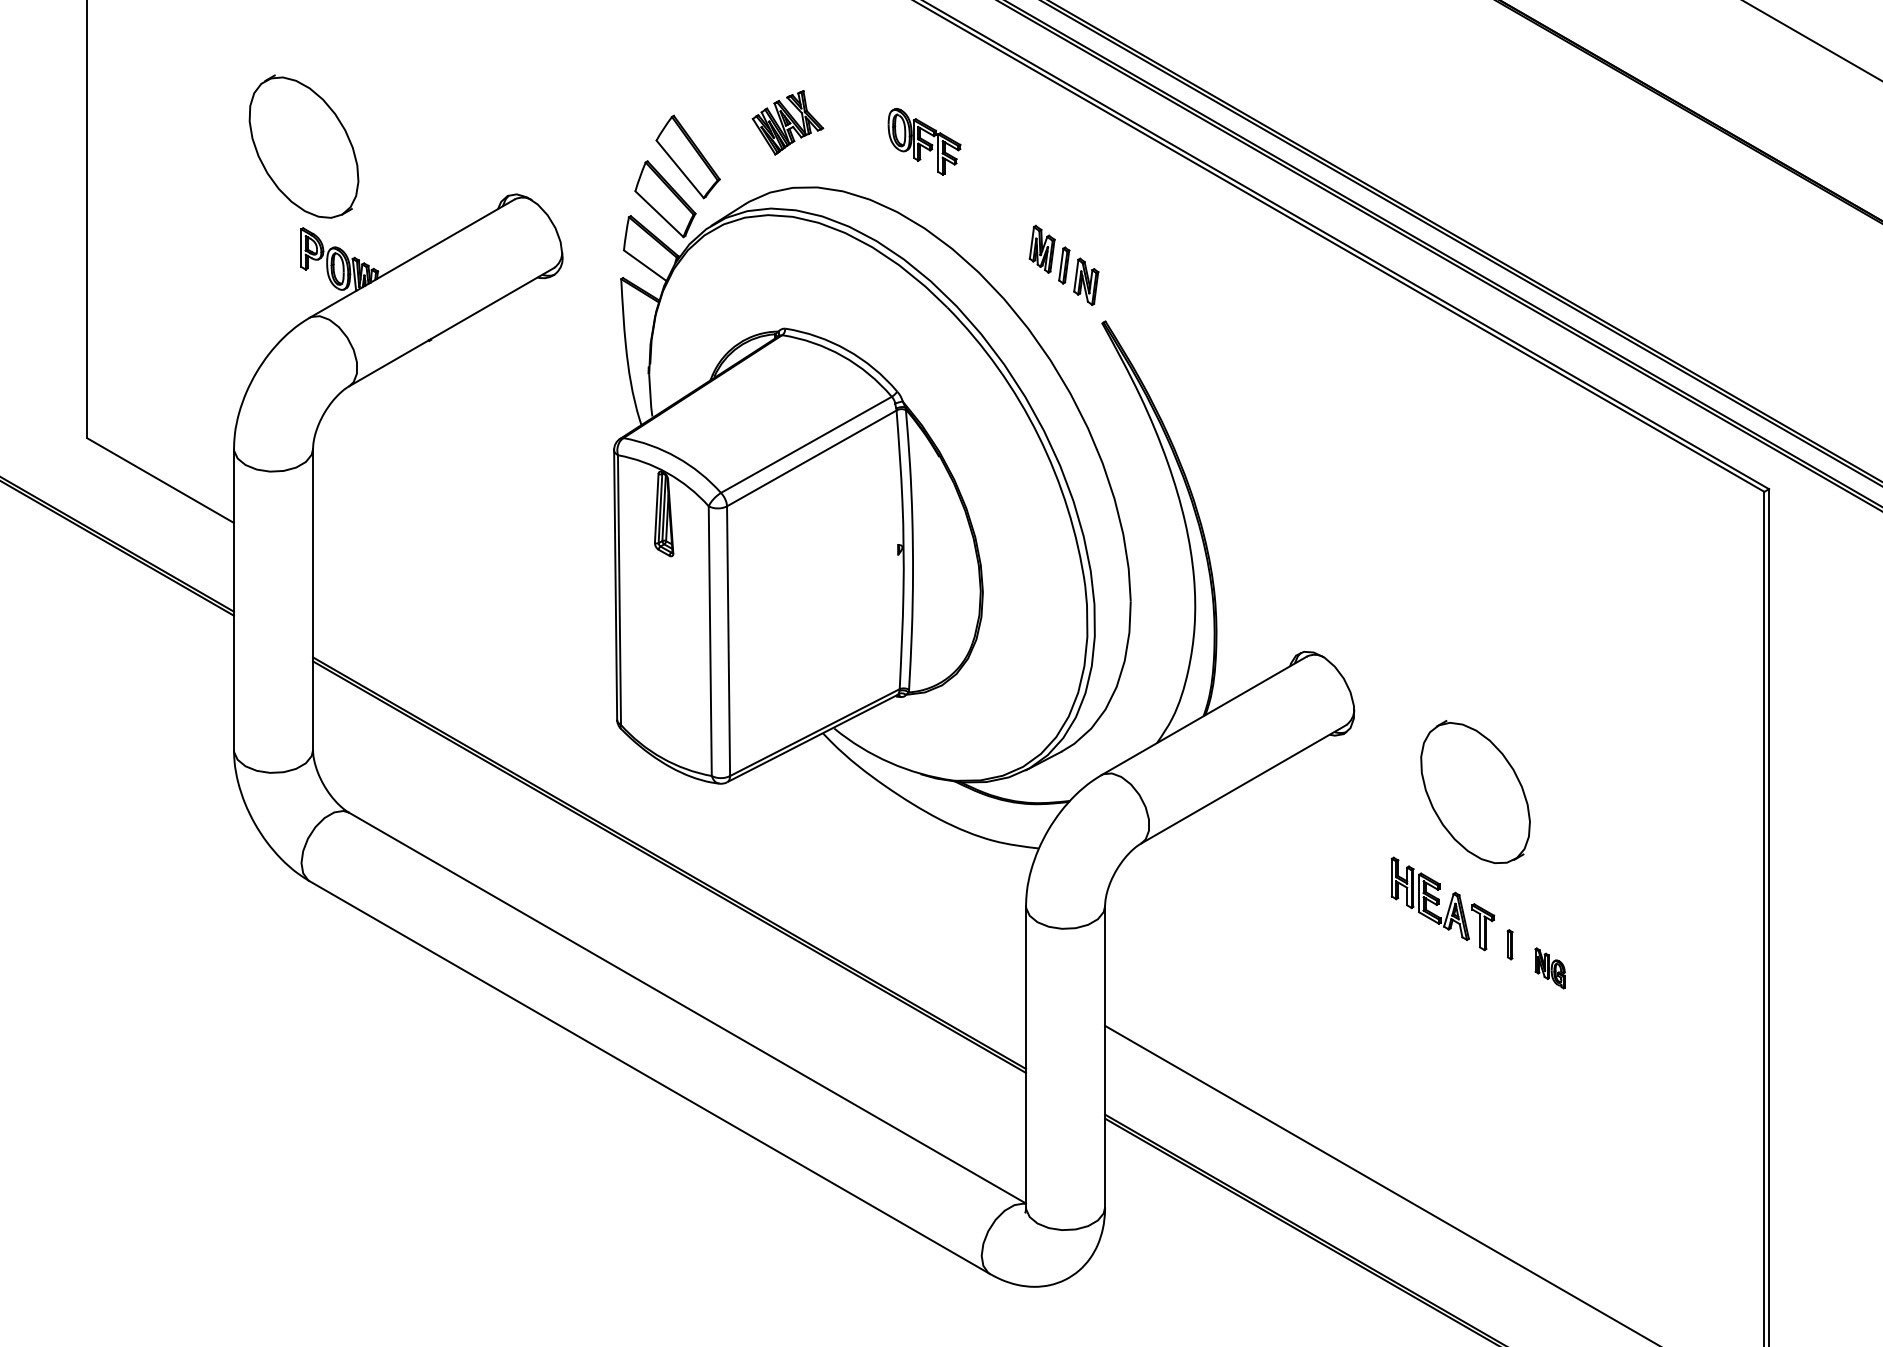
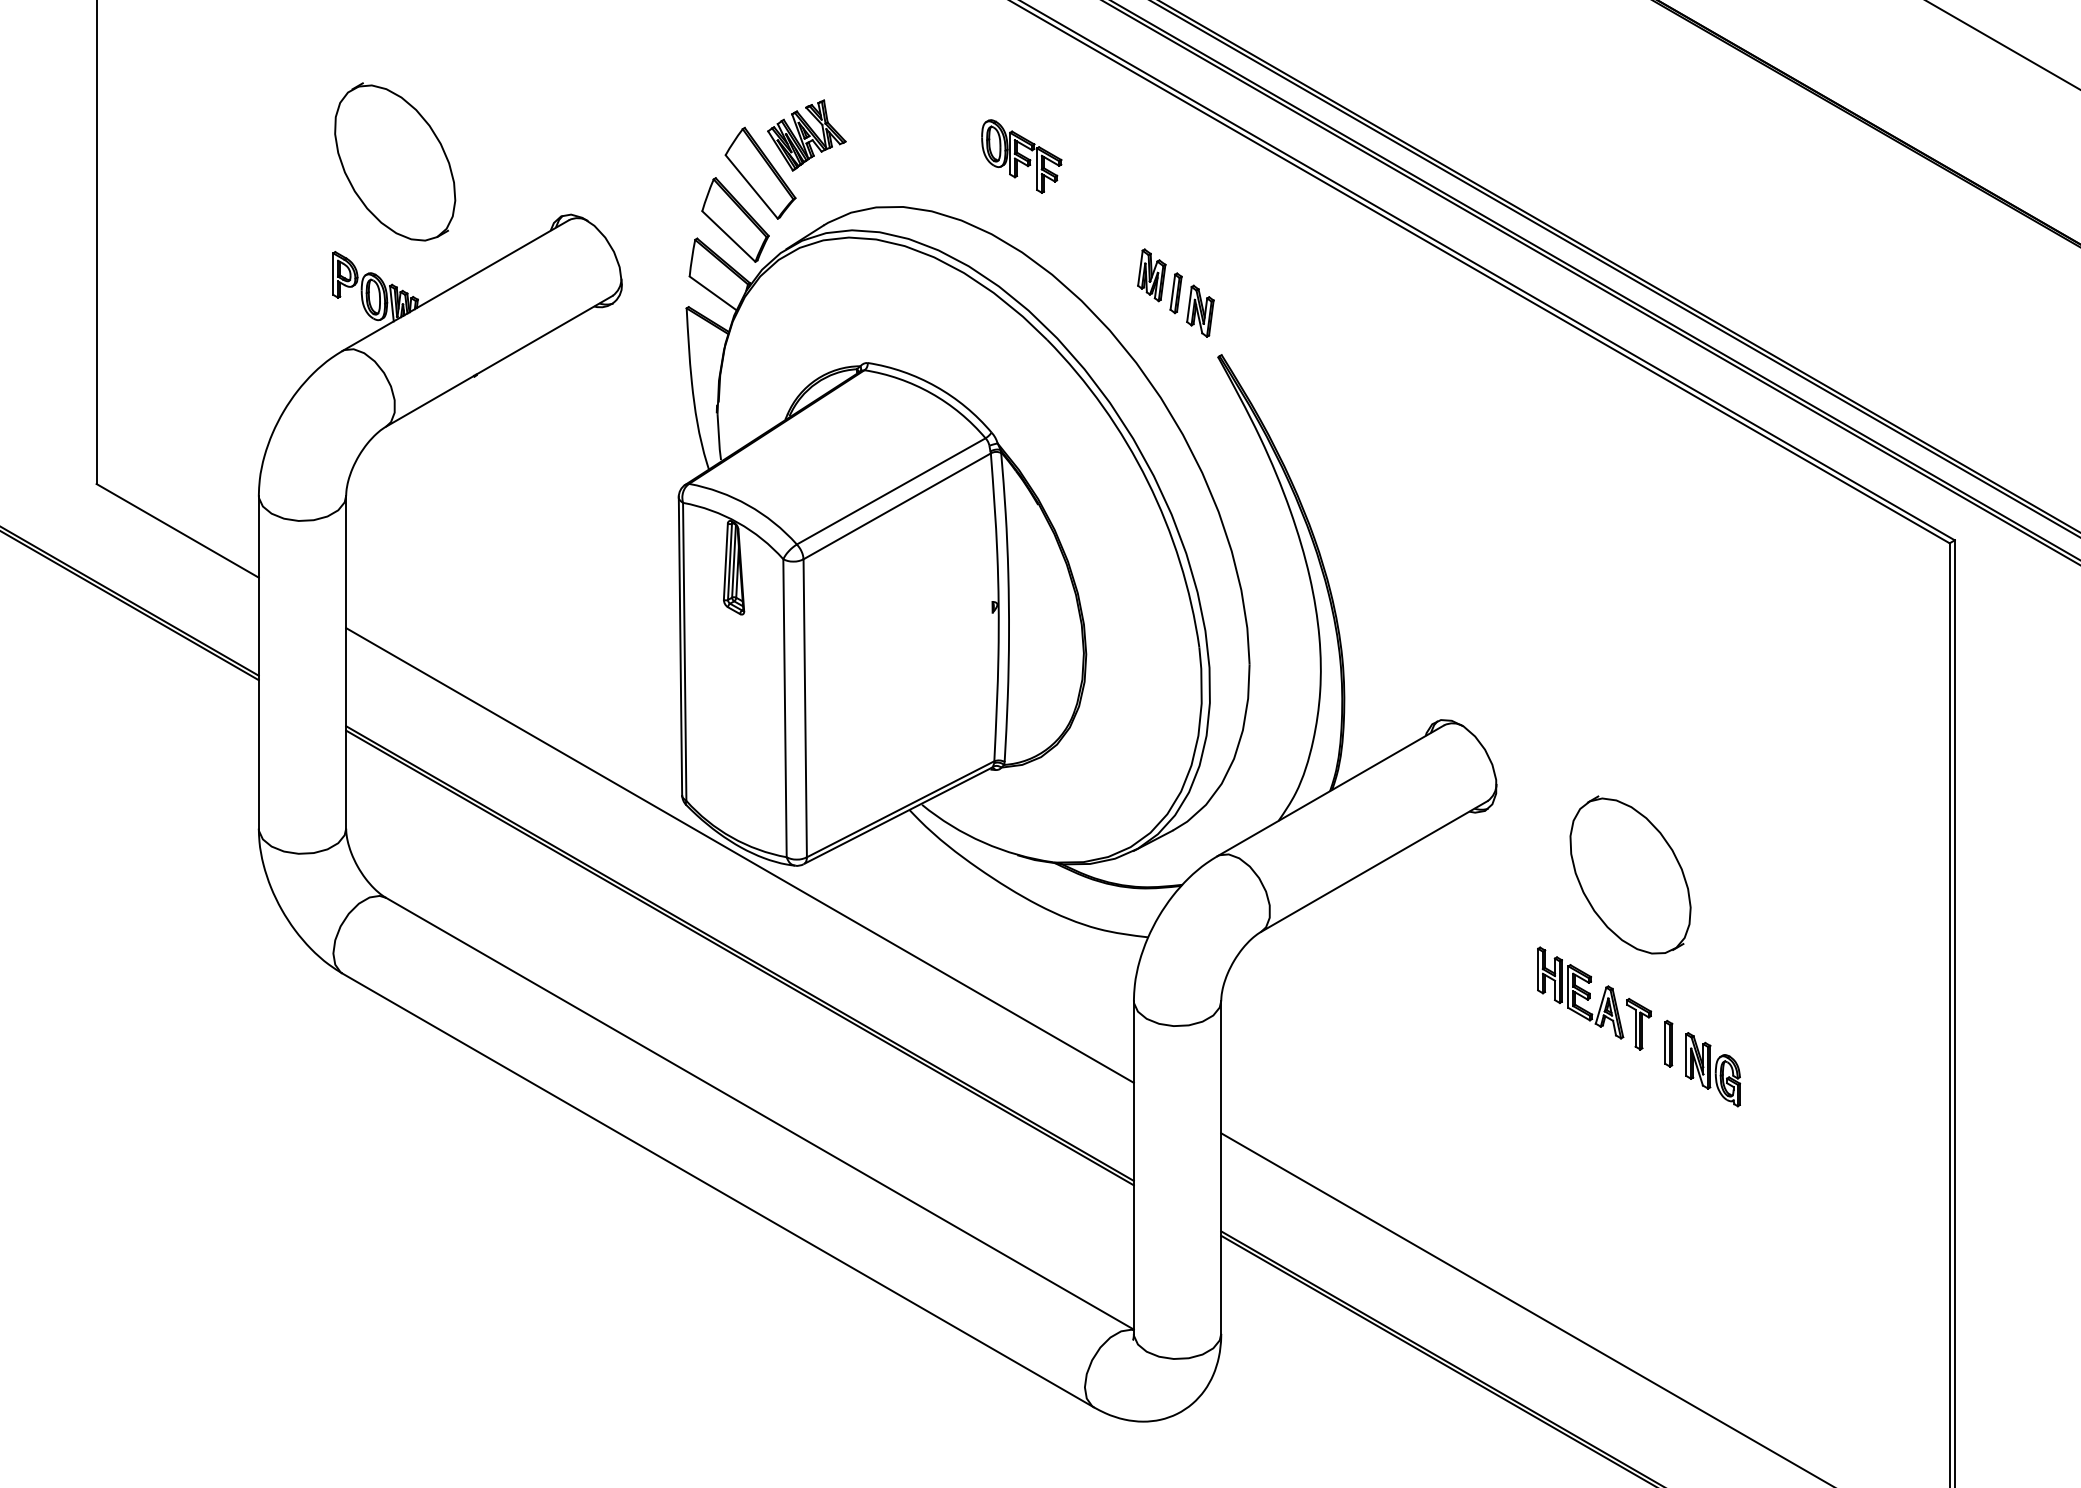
part: (787, 122) -> (806, 135), moved
part: (304, 146) -> (395, 161), moved
line: (669, 774) -> (739, 855), added
part: (1509, 944) -> (1668, 1043), size x1.43
part: (1549, 968) -> (1712, 1069), size x1.67

